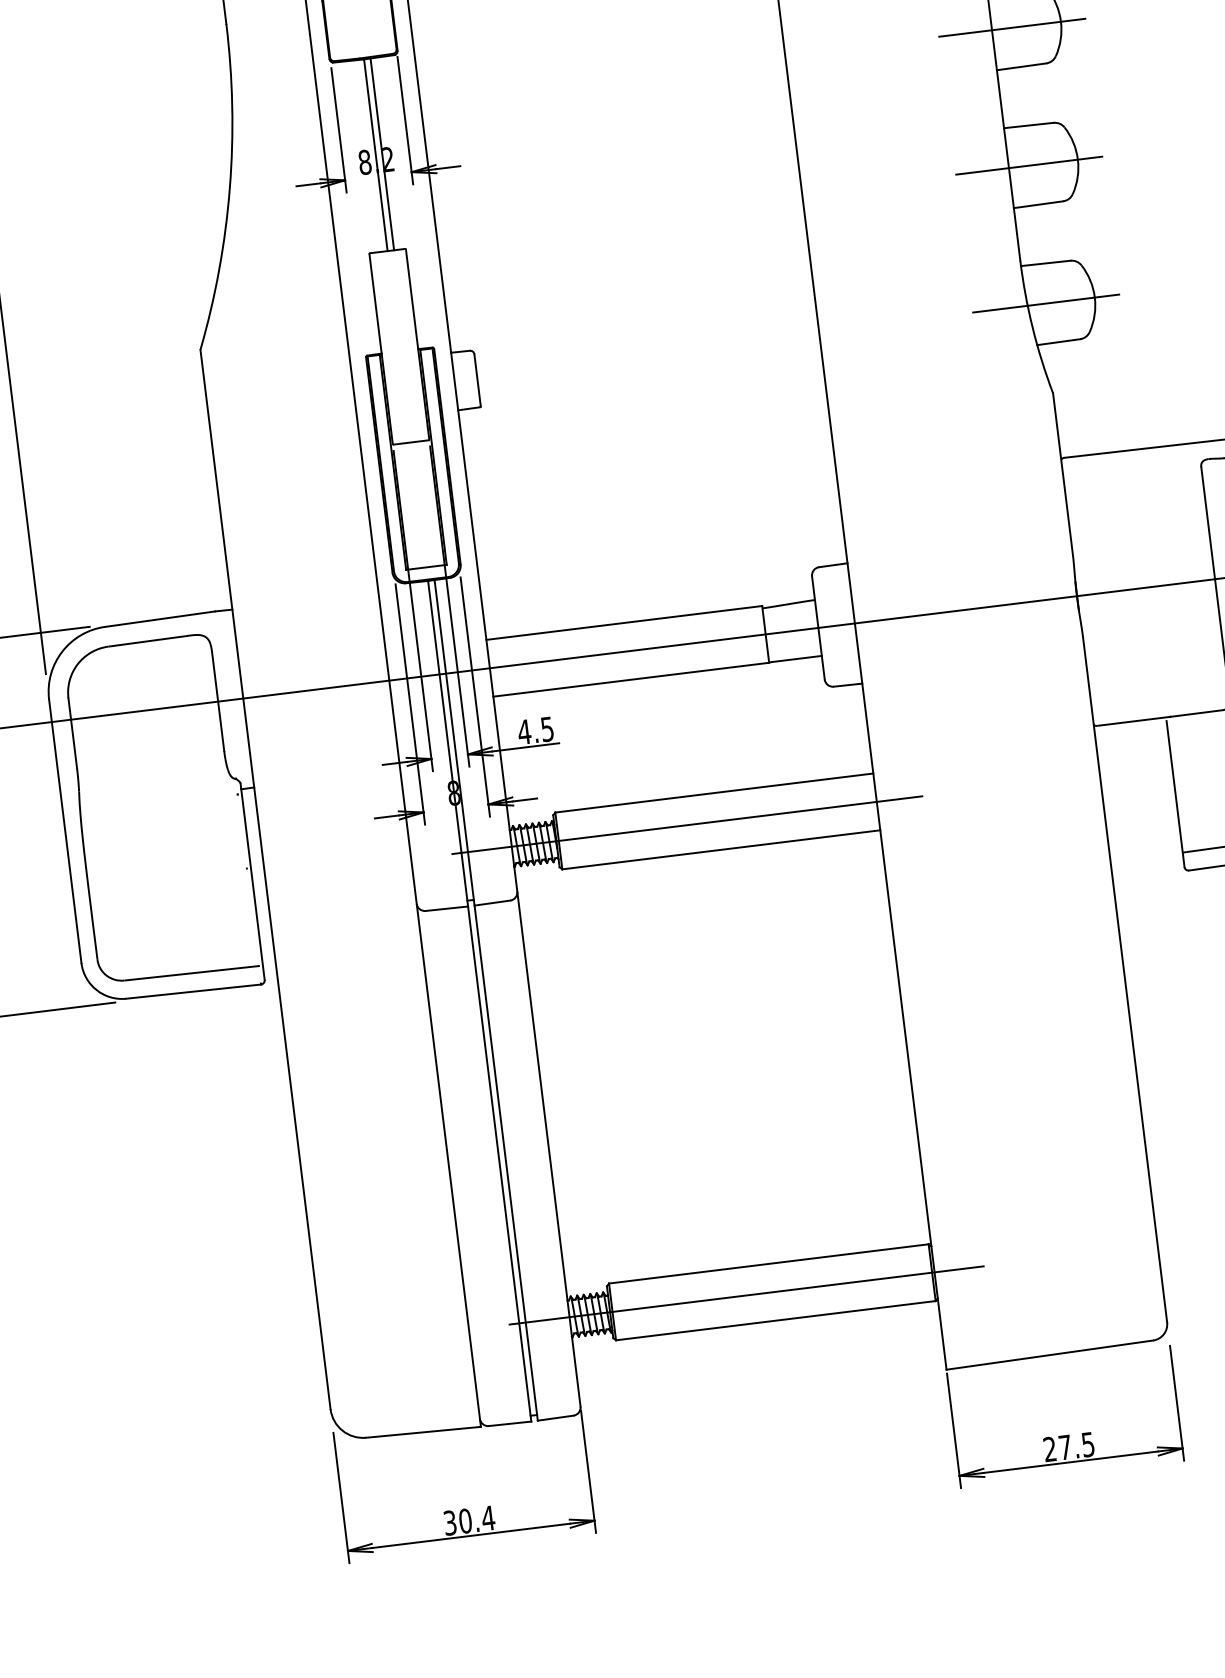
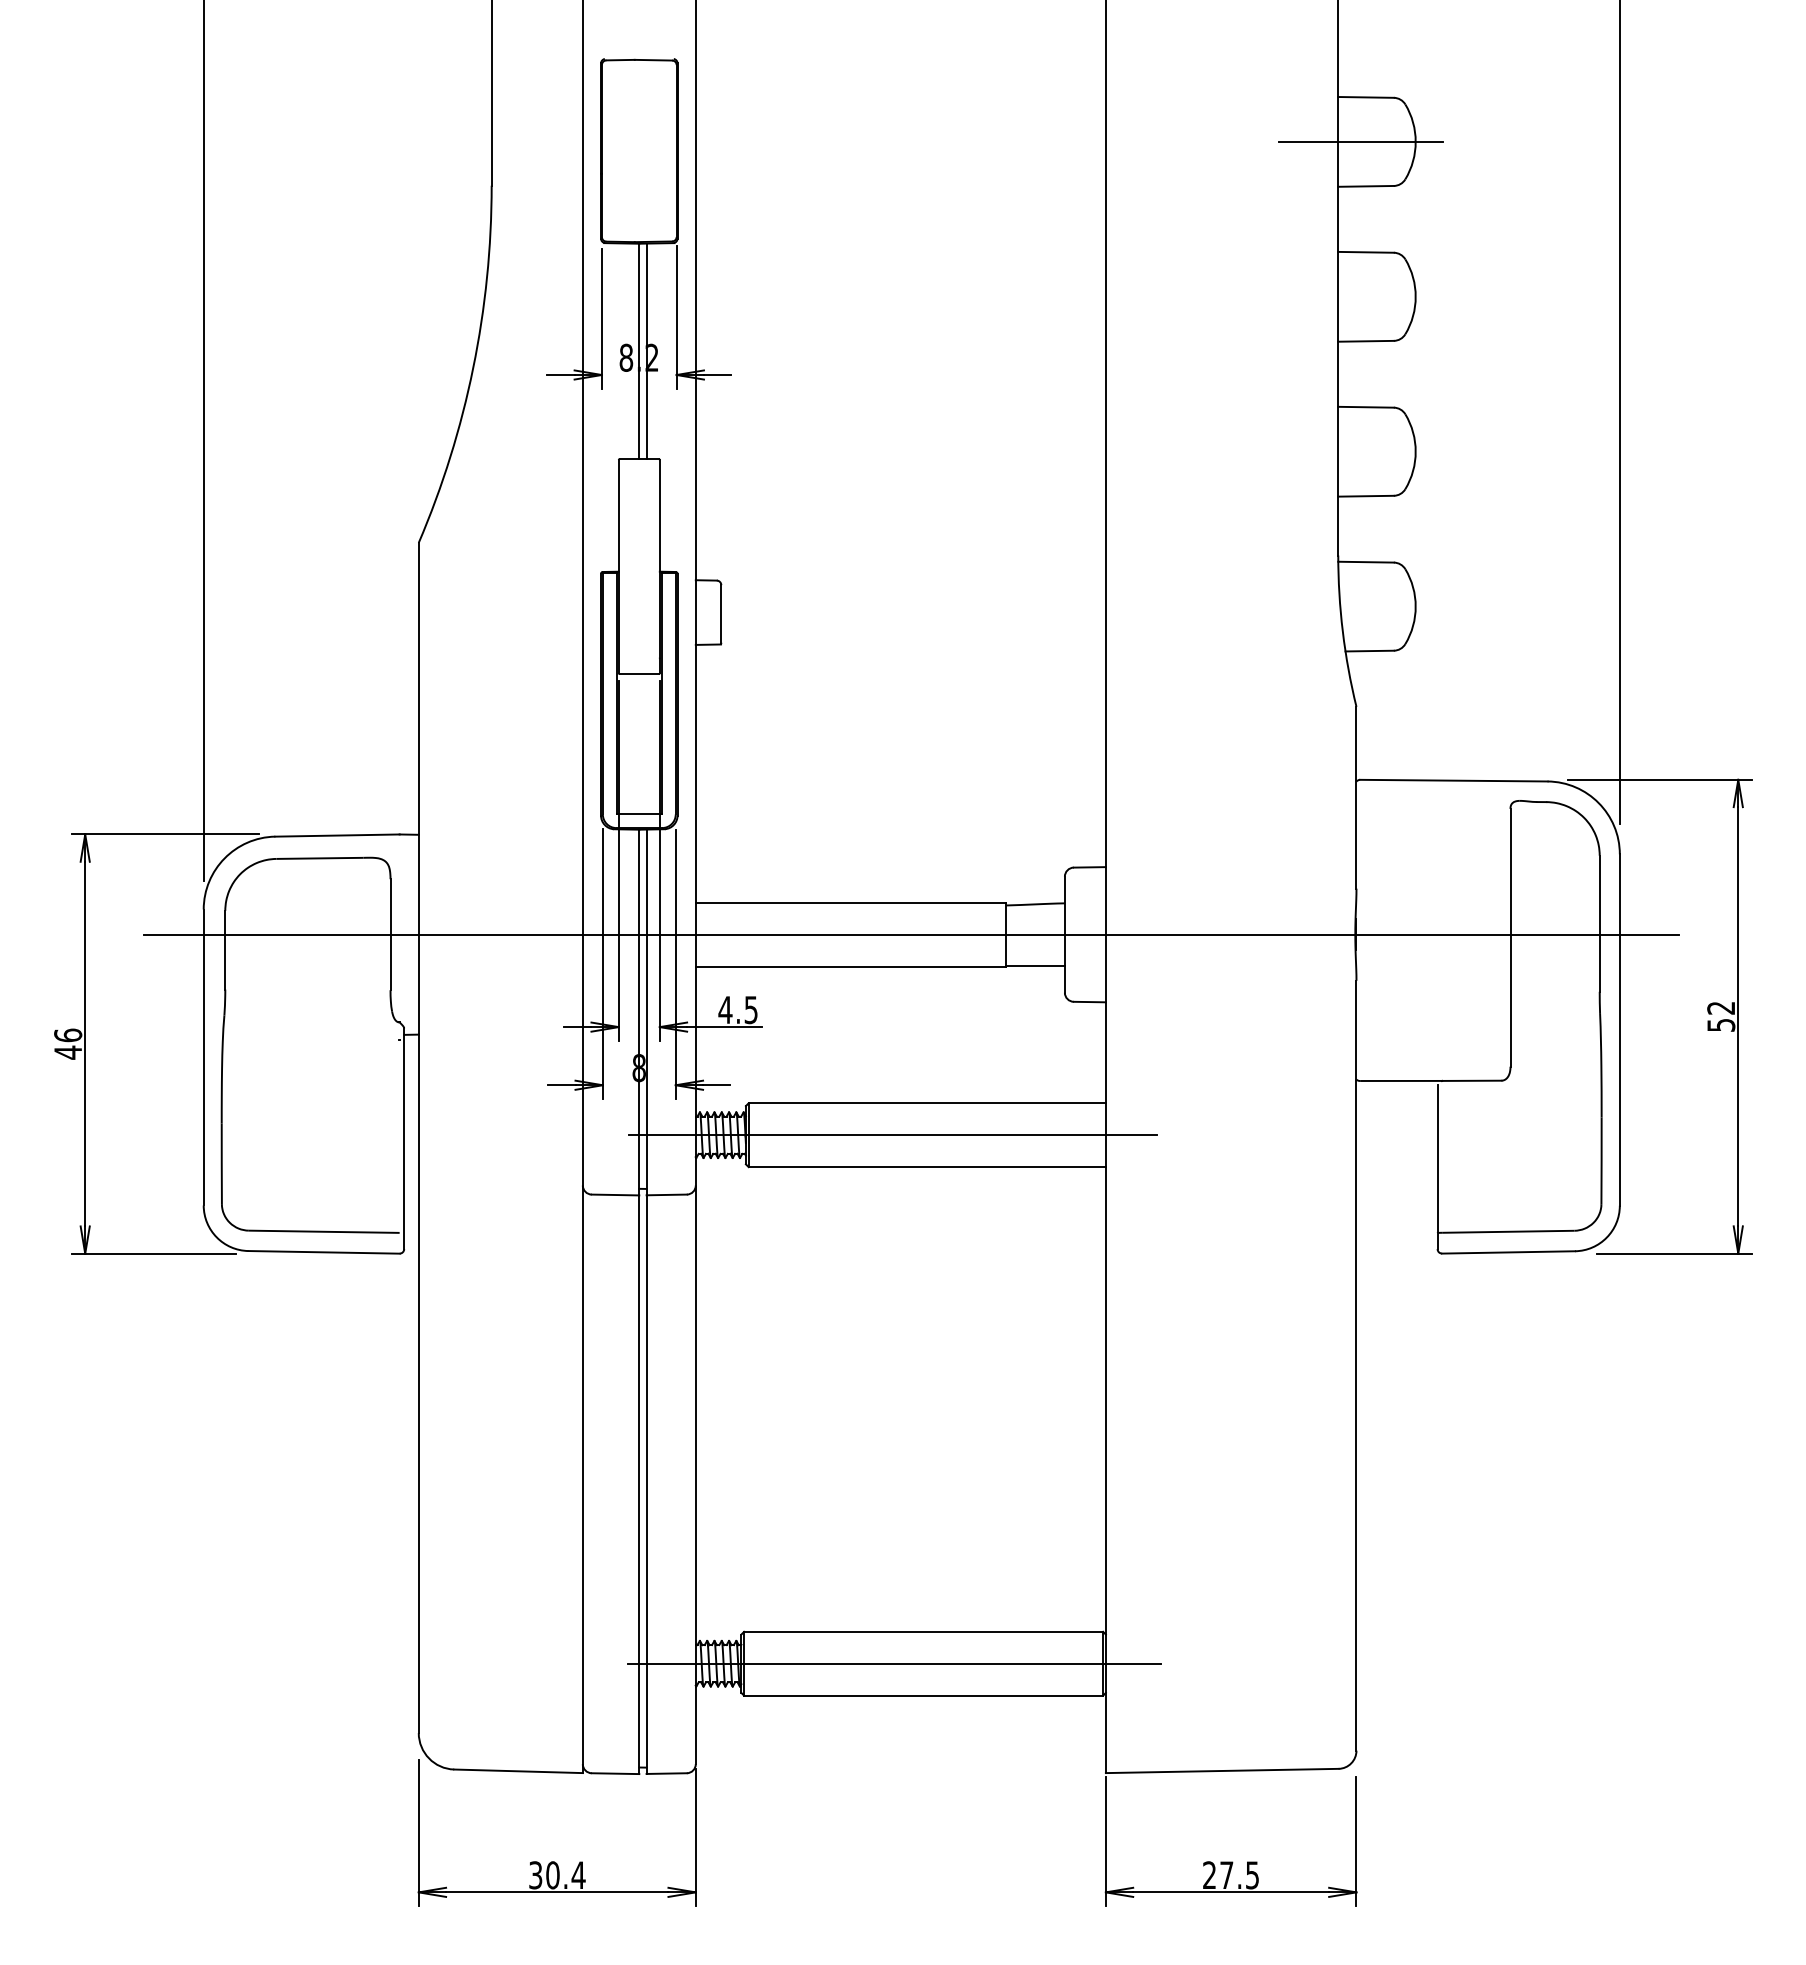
line: (1012, 27) -> (1361, 296), removed
line: (1029, 165) -> (1361, 451), removed
line: (1046, 303) -> (1361, 606), removed

